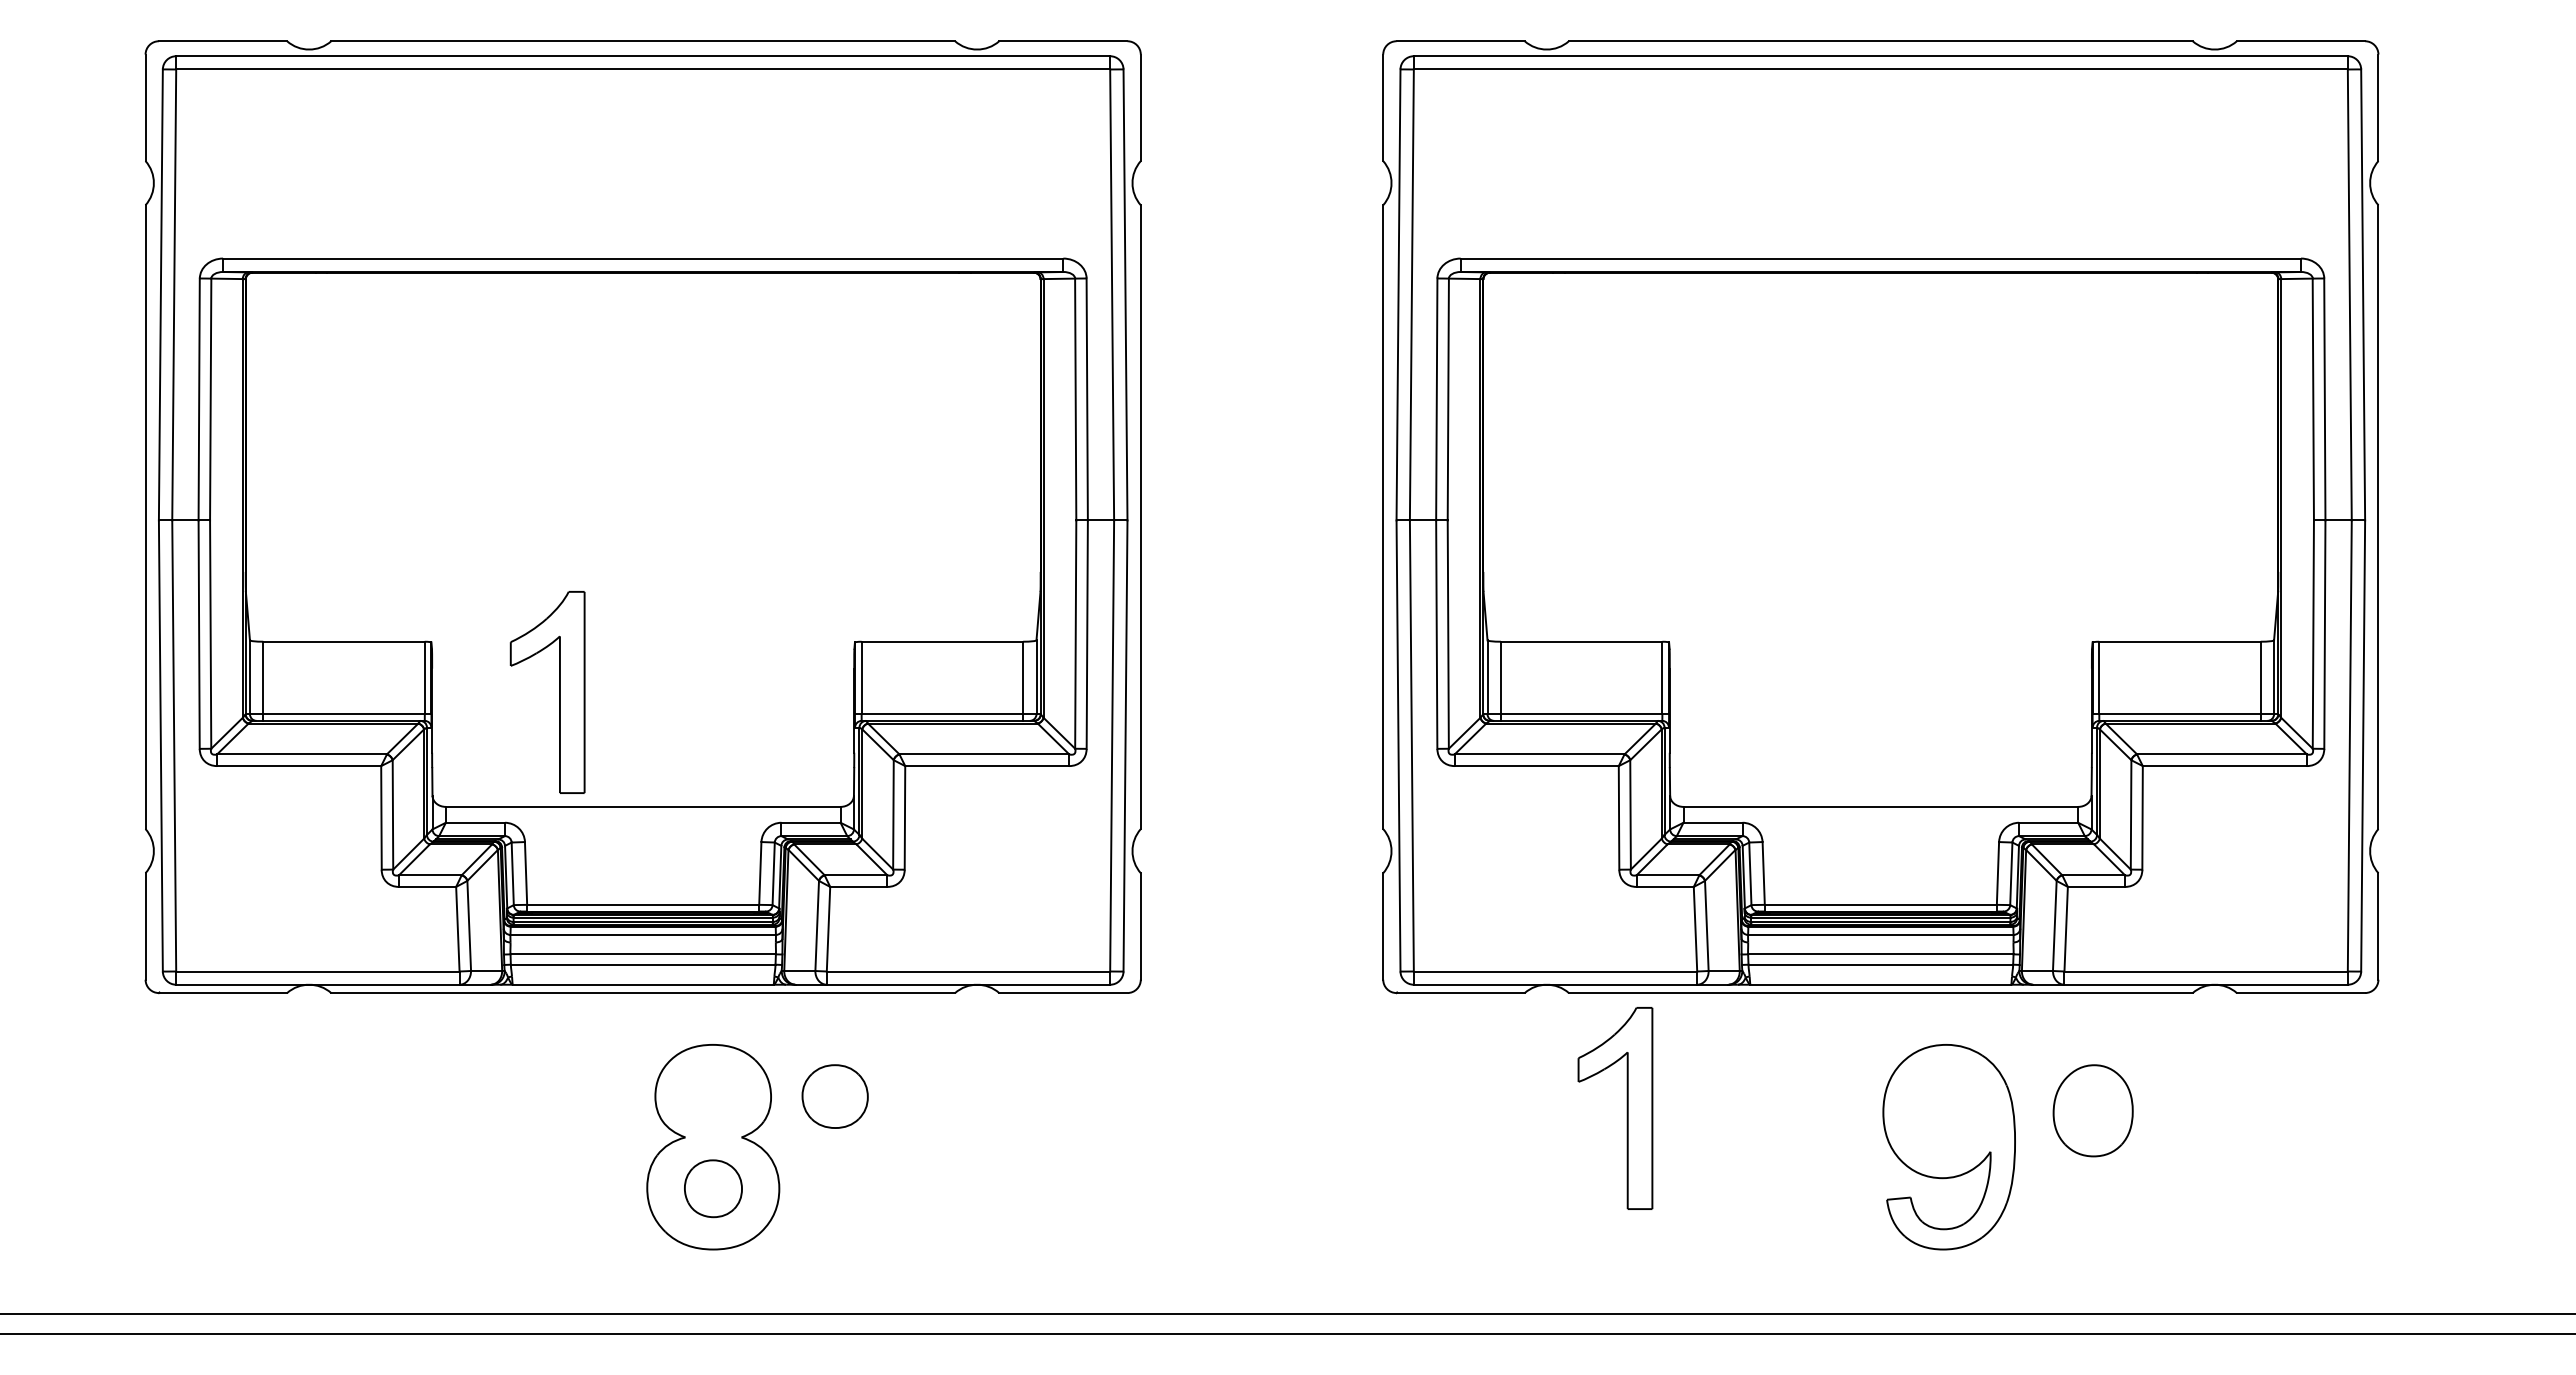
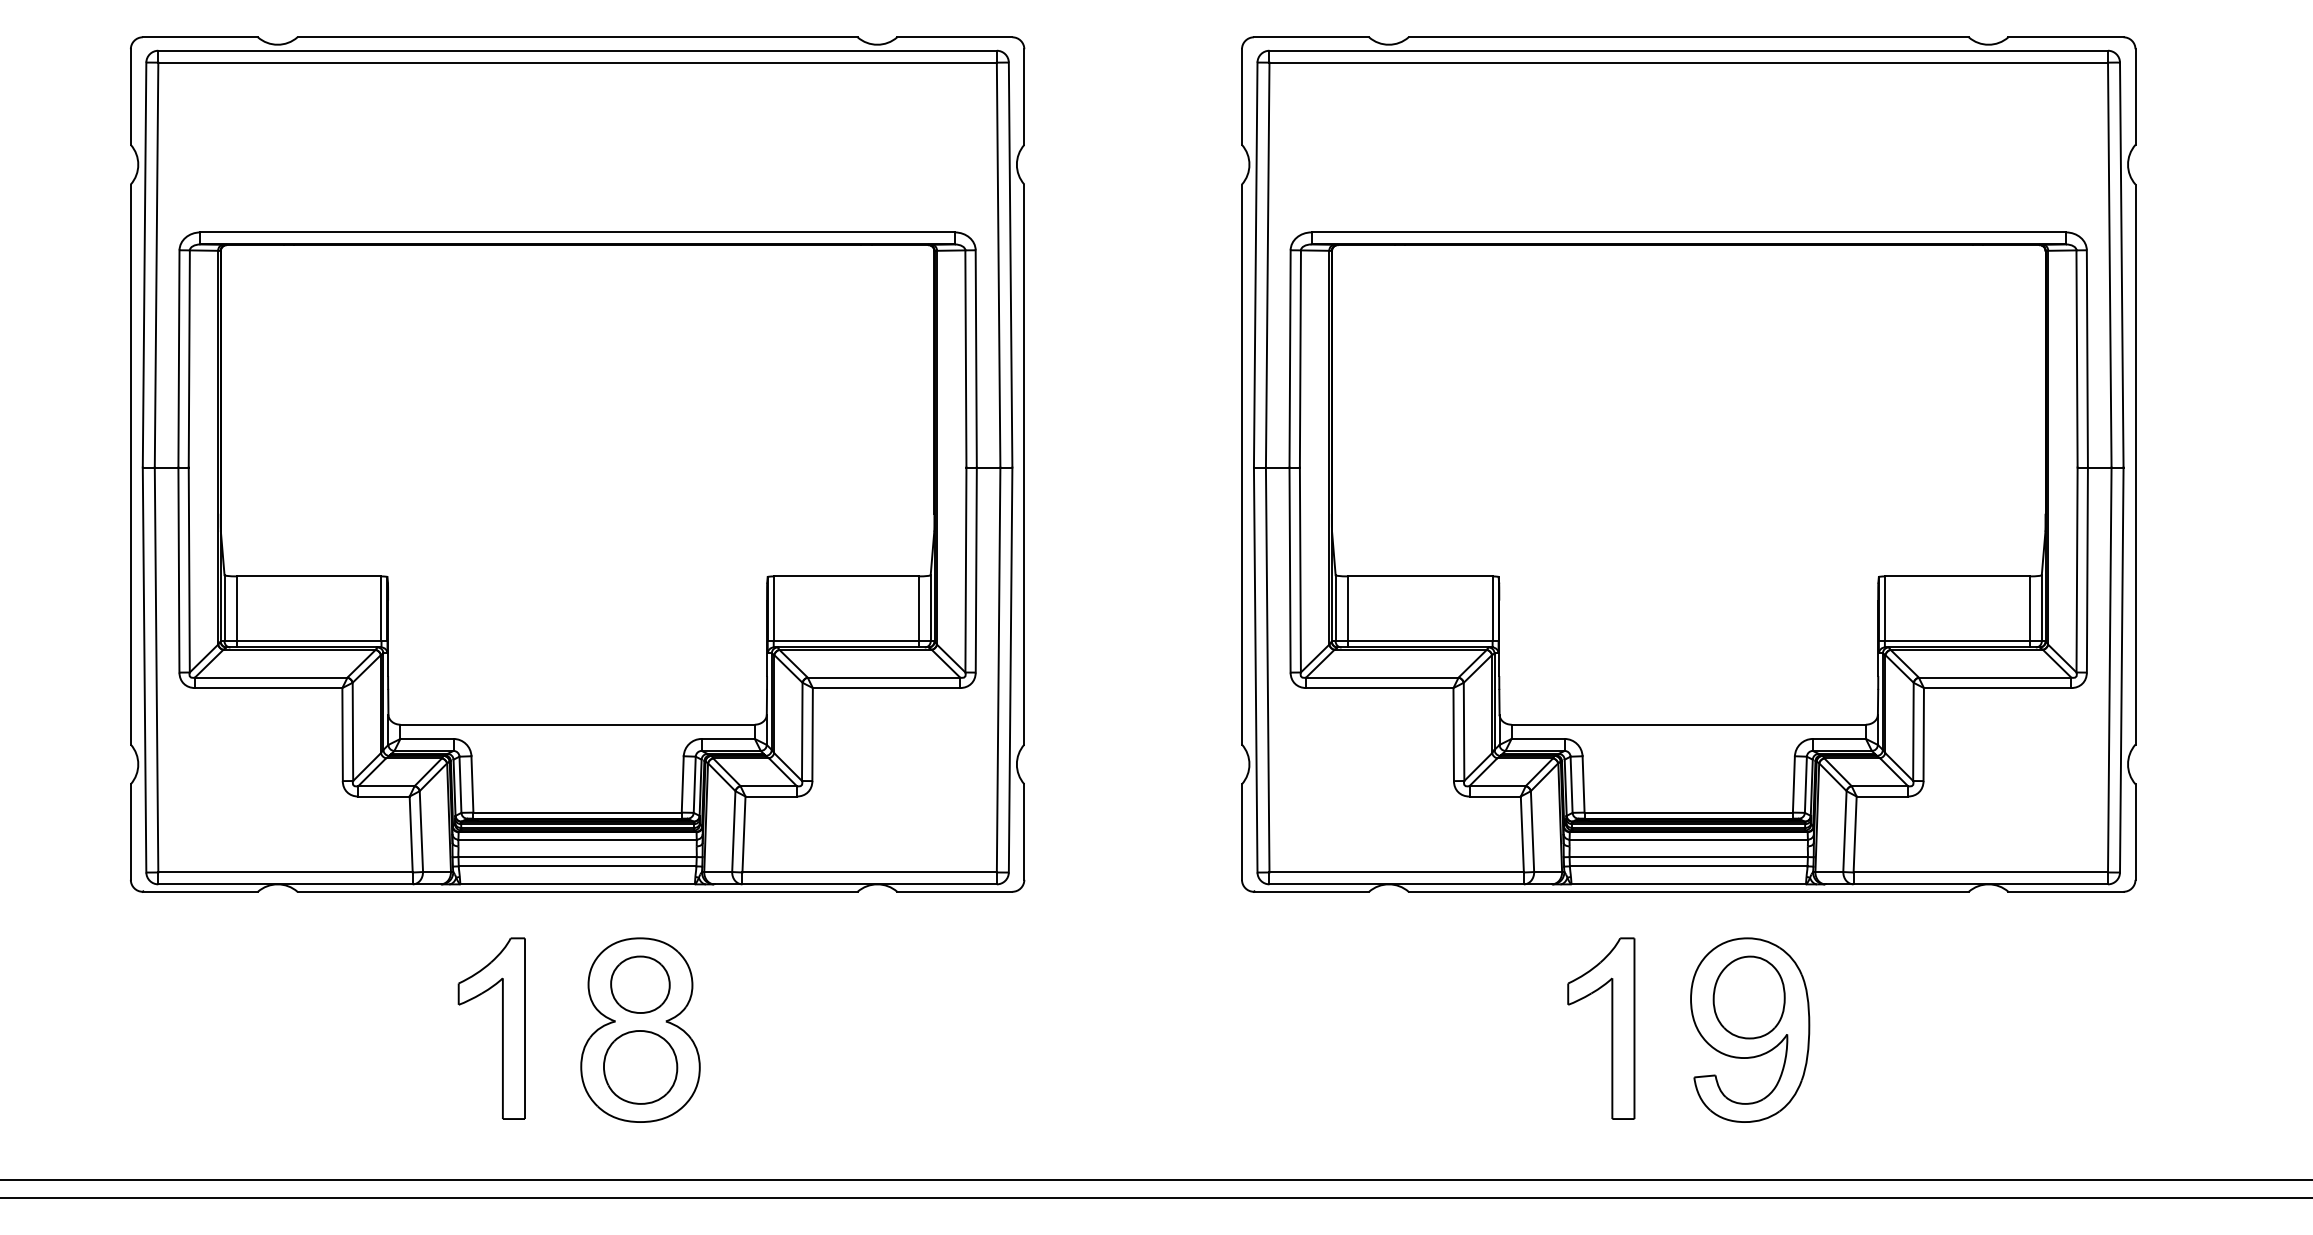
part: (559, 692) -> (502, 1028), moved
part: (834, 1096) -> (639, 984), moved
part: (1626, 1108) -> (1611, 1028), moved
part: (2092, 1110) -> (1748, 997), moved
part: (713, 1188) -> (640, 1067), size x1.43

